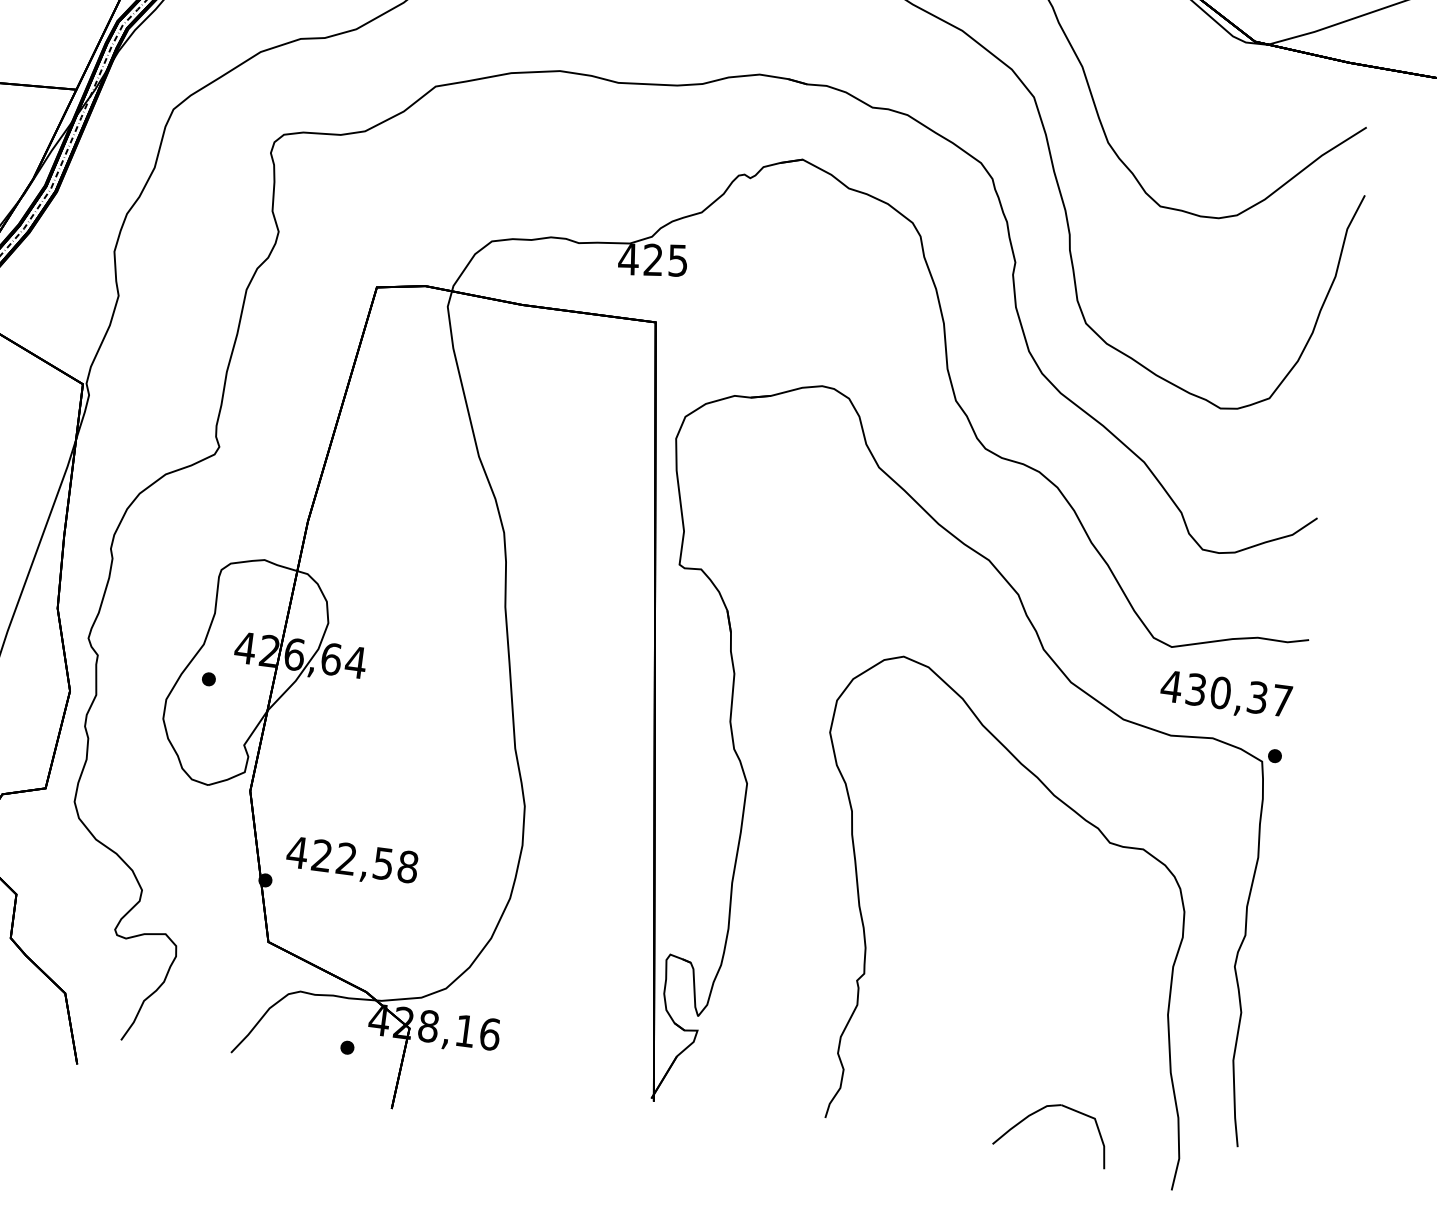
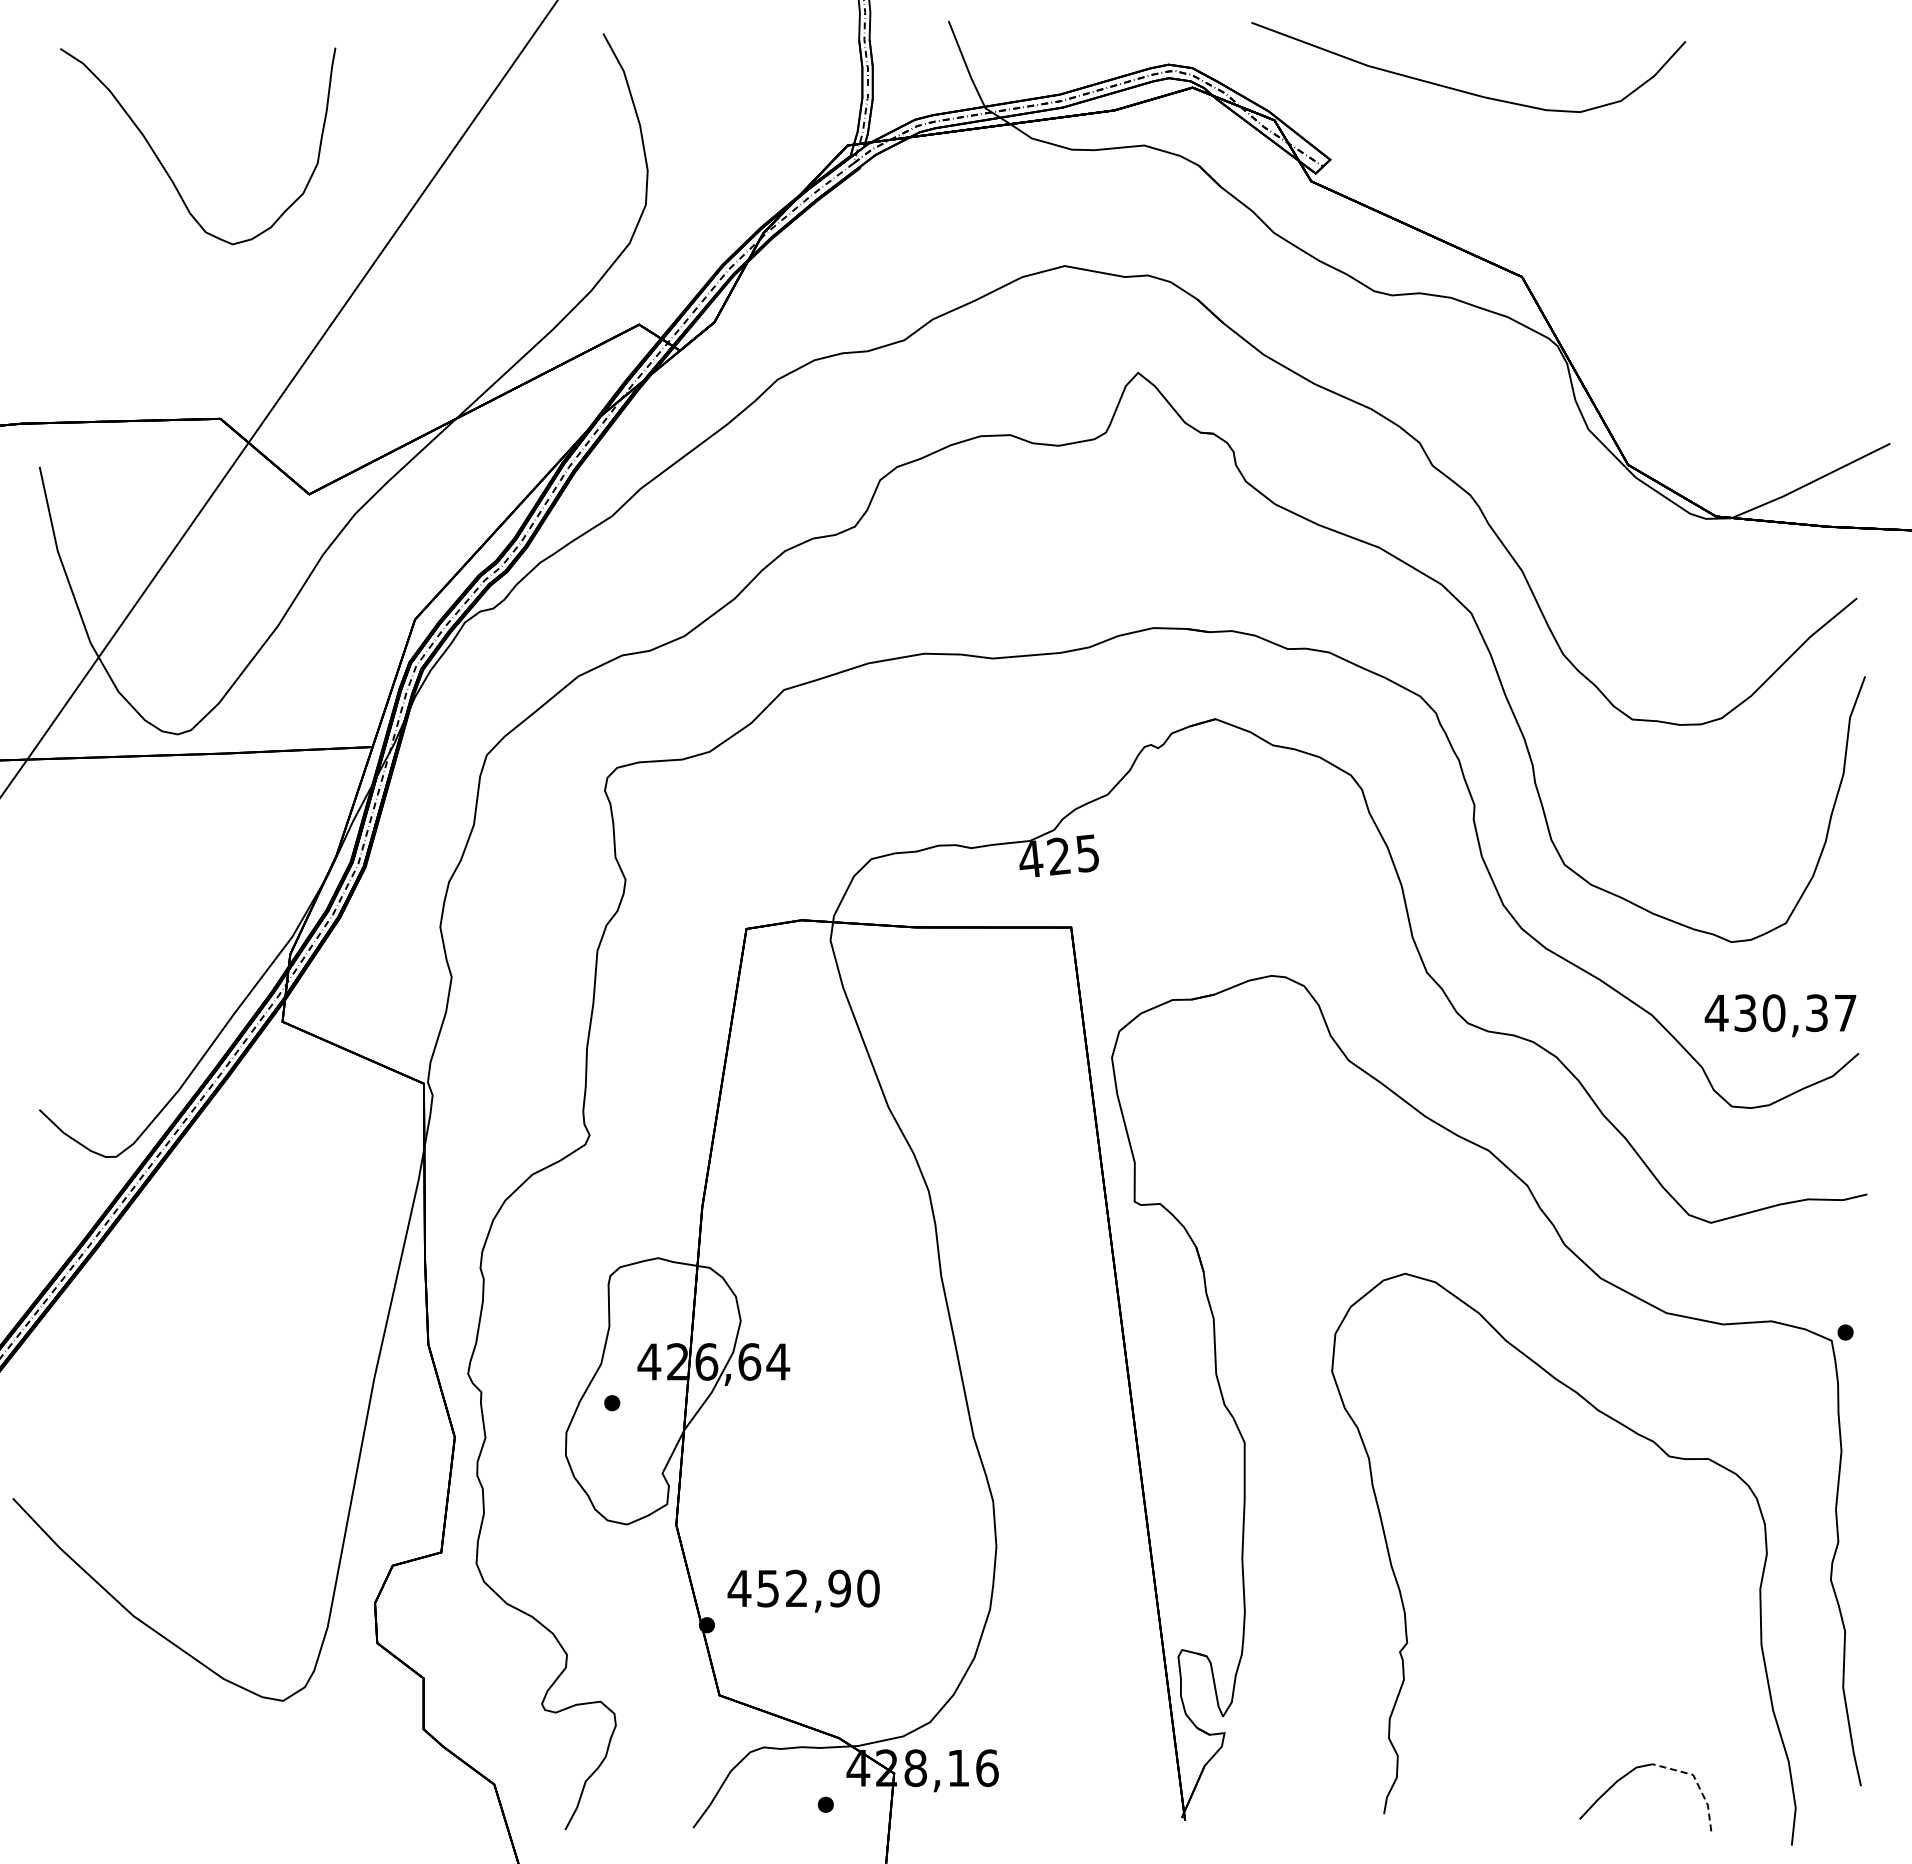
text: (1226, 695) -> (1780, 1015), moved
text: (365, 861) -> (818, 1588), 422,58 -> 452,90
line: (1097, 1125) -> (1697, 1782), solid -> dashed

